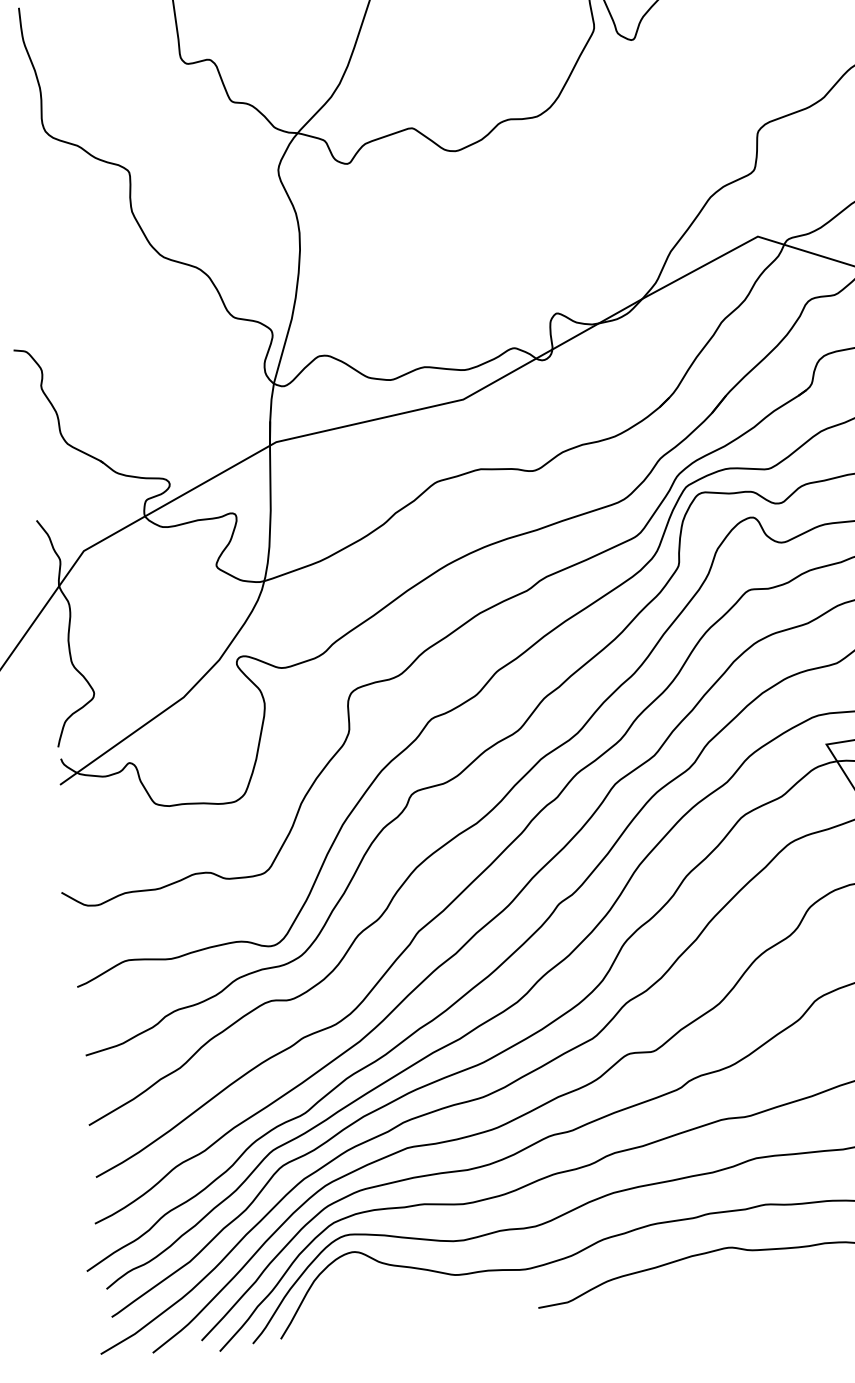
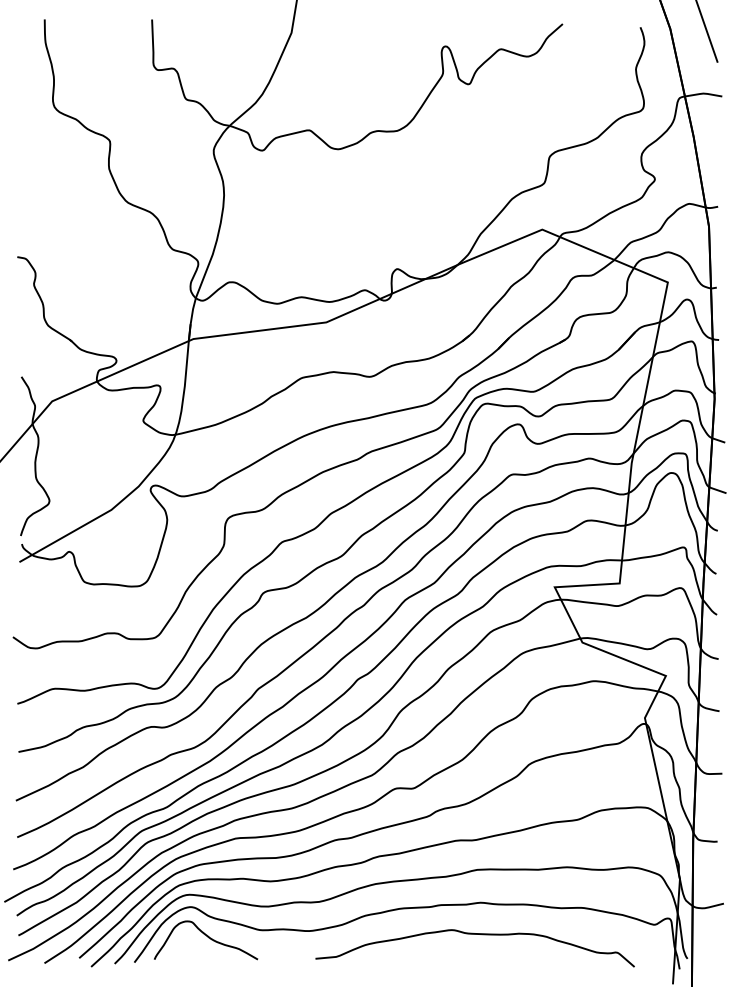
curve: (383, 1294) -> (208, 938), added

